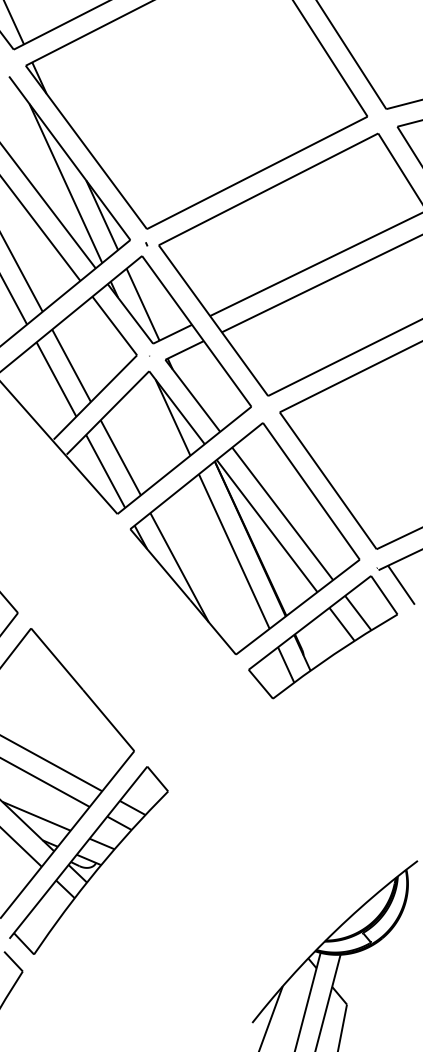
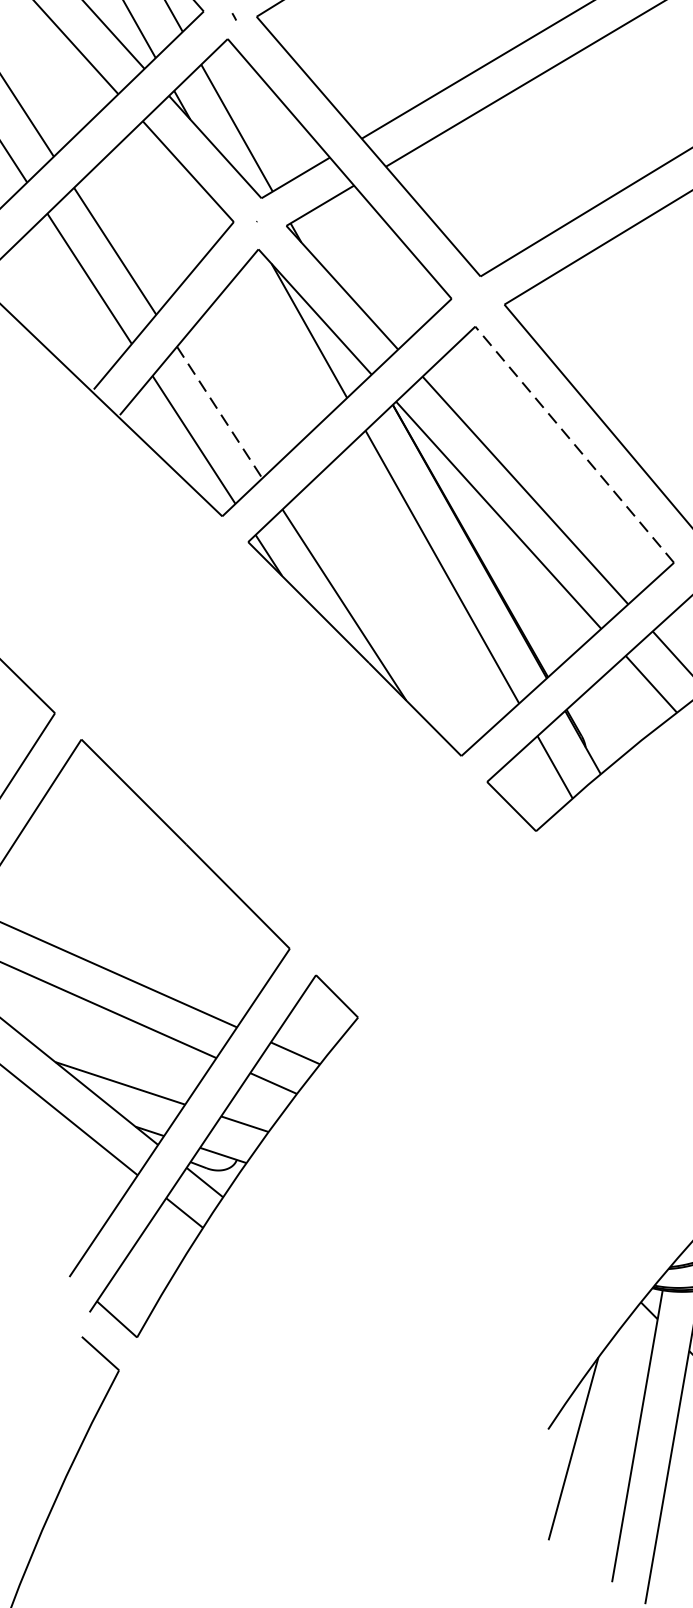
line: (120, 457) -> (219, 412), solid -> dashed
line: (311, 491) -> (574, 445), solid -> dashed

